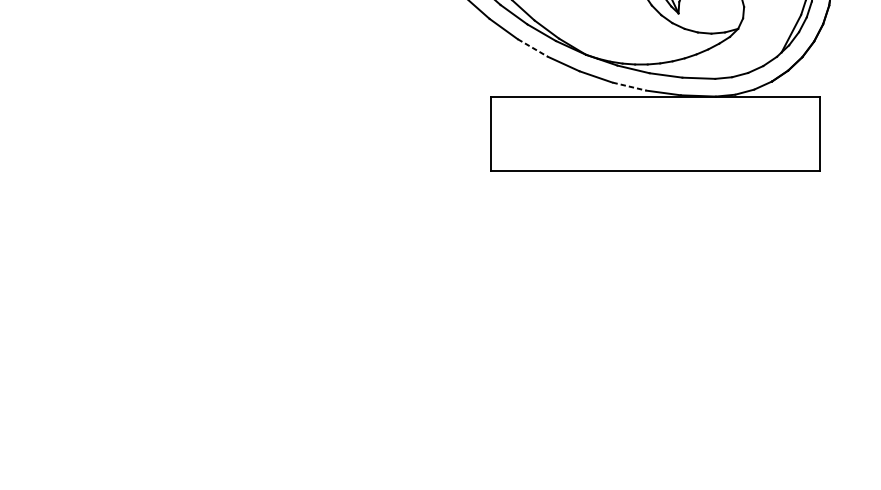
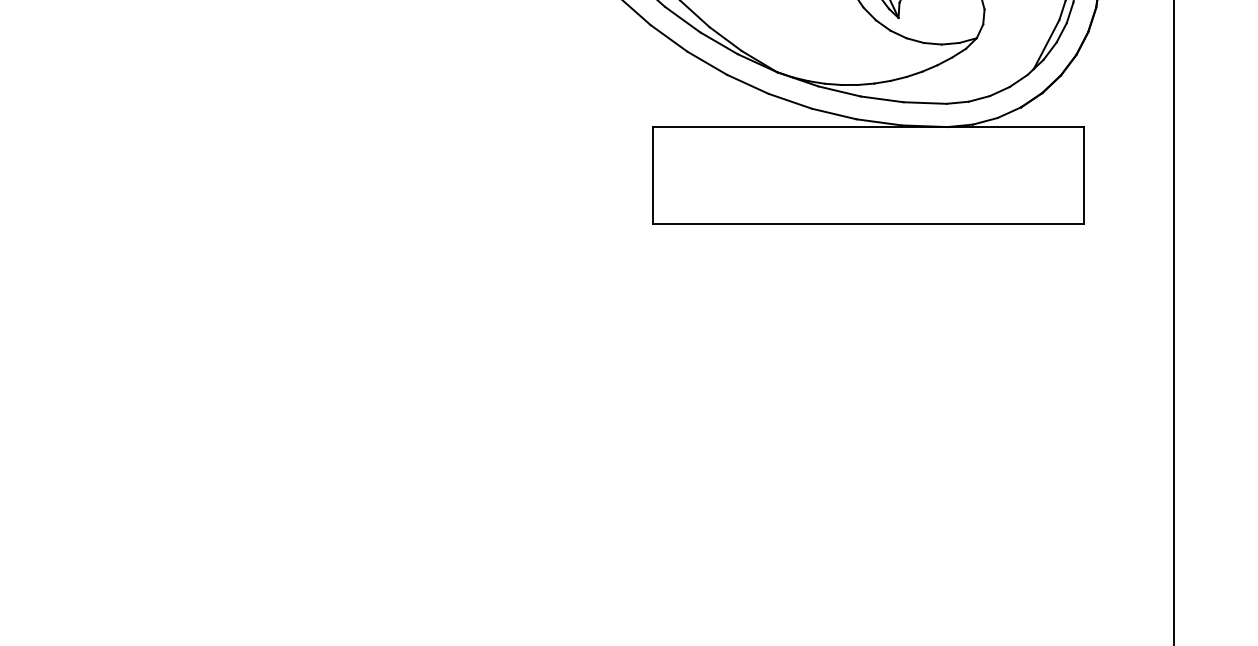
line: (532, 48) -> (707, 63), dashed -> solid
line: (629, 87) -> (834, 114), dashed -> solid

